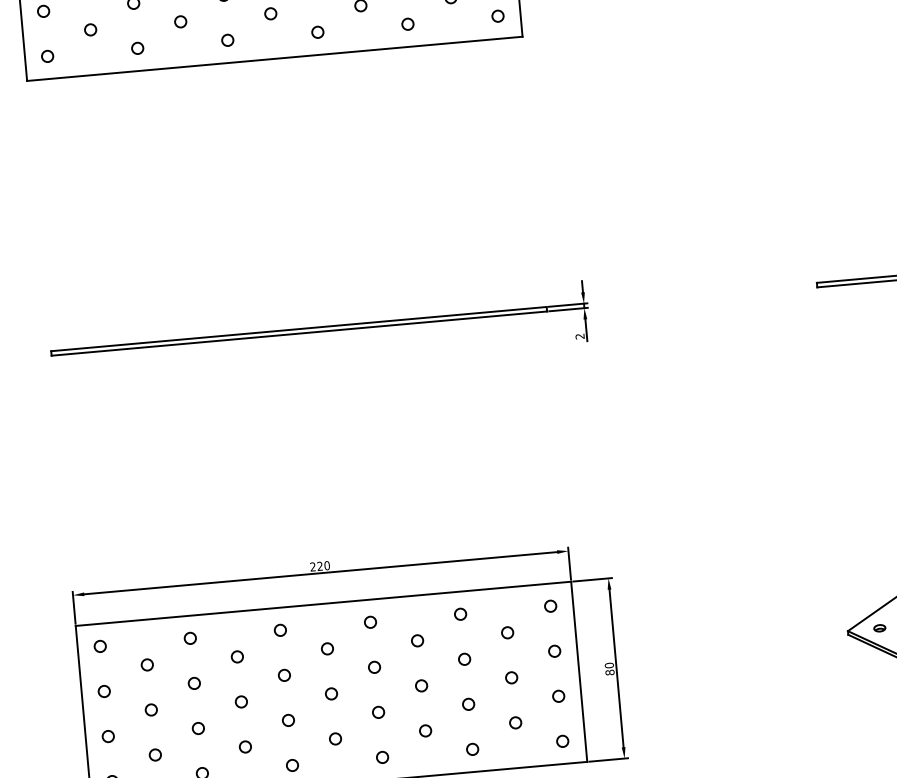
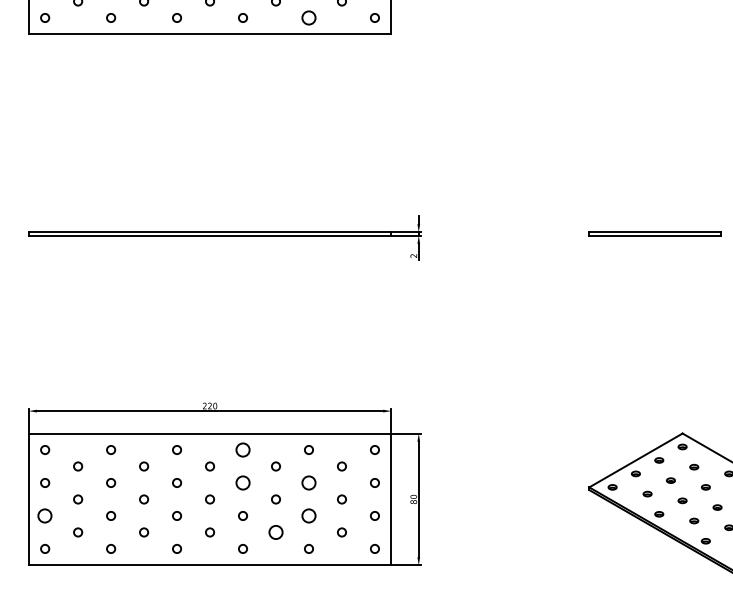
circle: (407, 23) -> (308, 17), size x1.6
circle: (369, 621) -> (242, 449), size x1.6
circle: (463, 658) -> (308, 482), size x1.6
circle: (373, 666) -> (242, 482), size x1.6
circle: (467, 703) -> (308, 515), size x1.6
circle: (424, 731) -> (275, 532), size x1.6
circle: (108, 735) -> (45, 515), size x1.6

